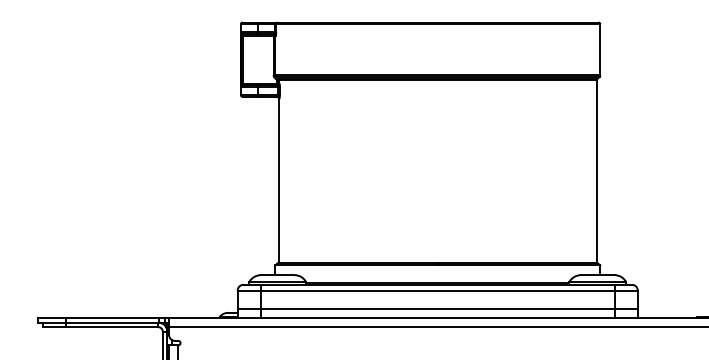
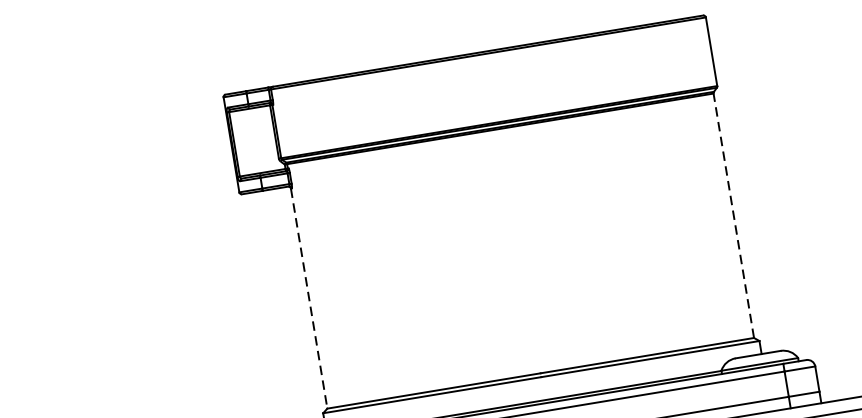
line: (596, 170) -> (733, 214), solid -> dashed
line: (278, 181) -> (309, 299), solid -> dashed

